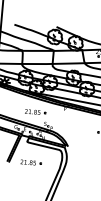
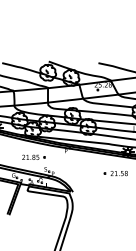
part: (30, 161) -> (33, 212), removed

